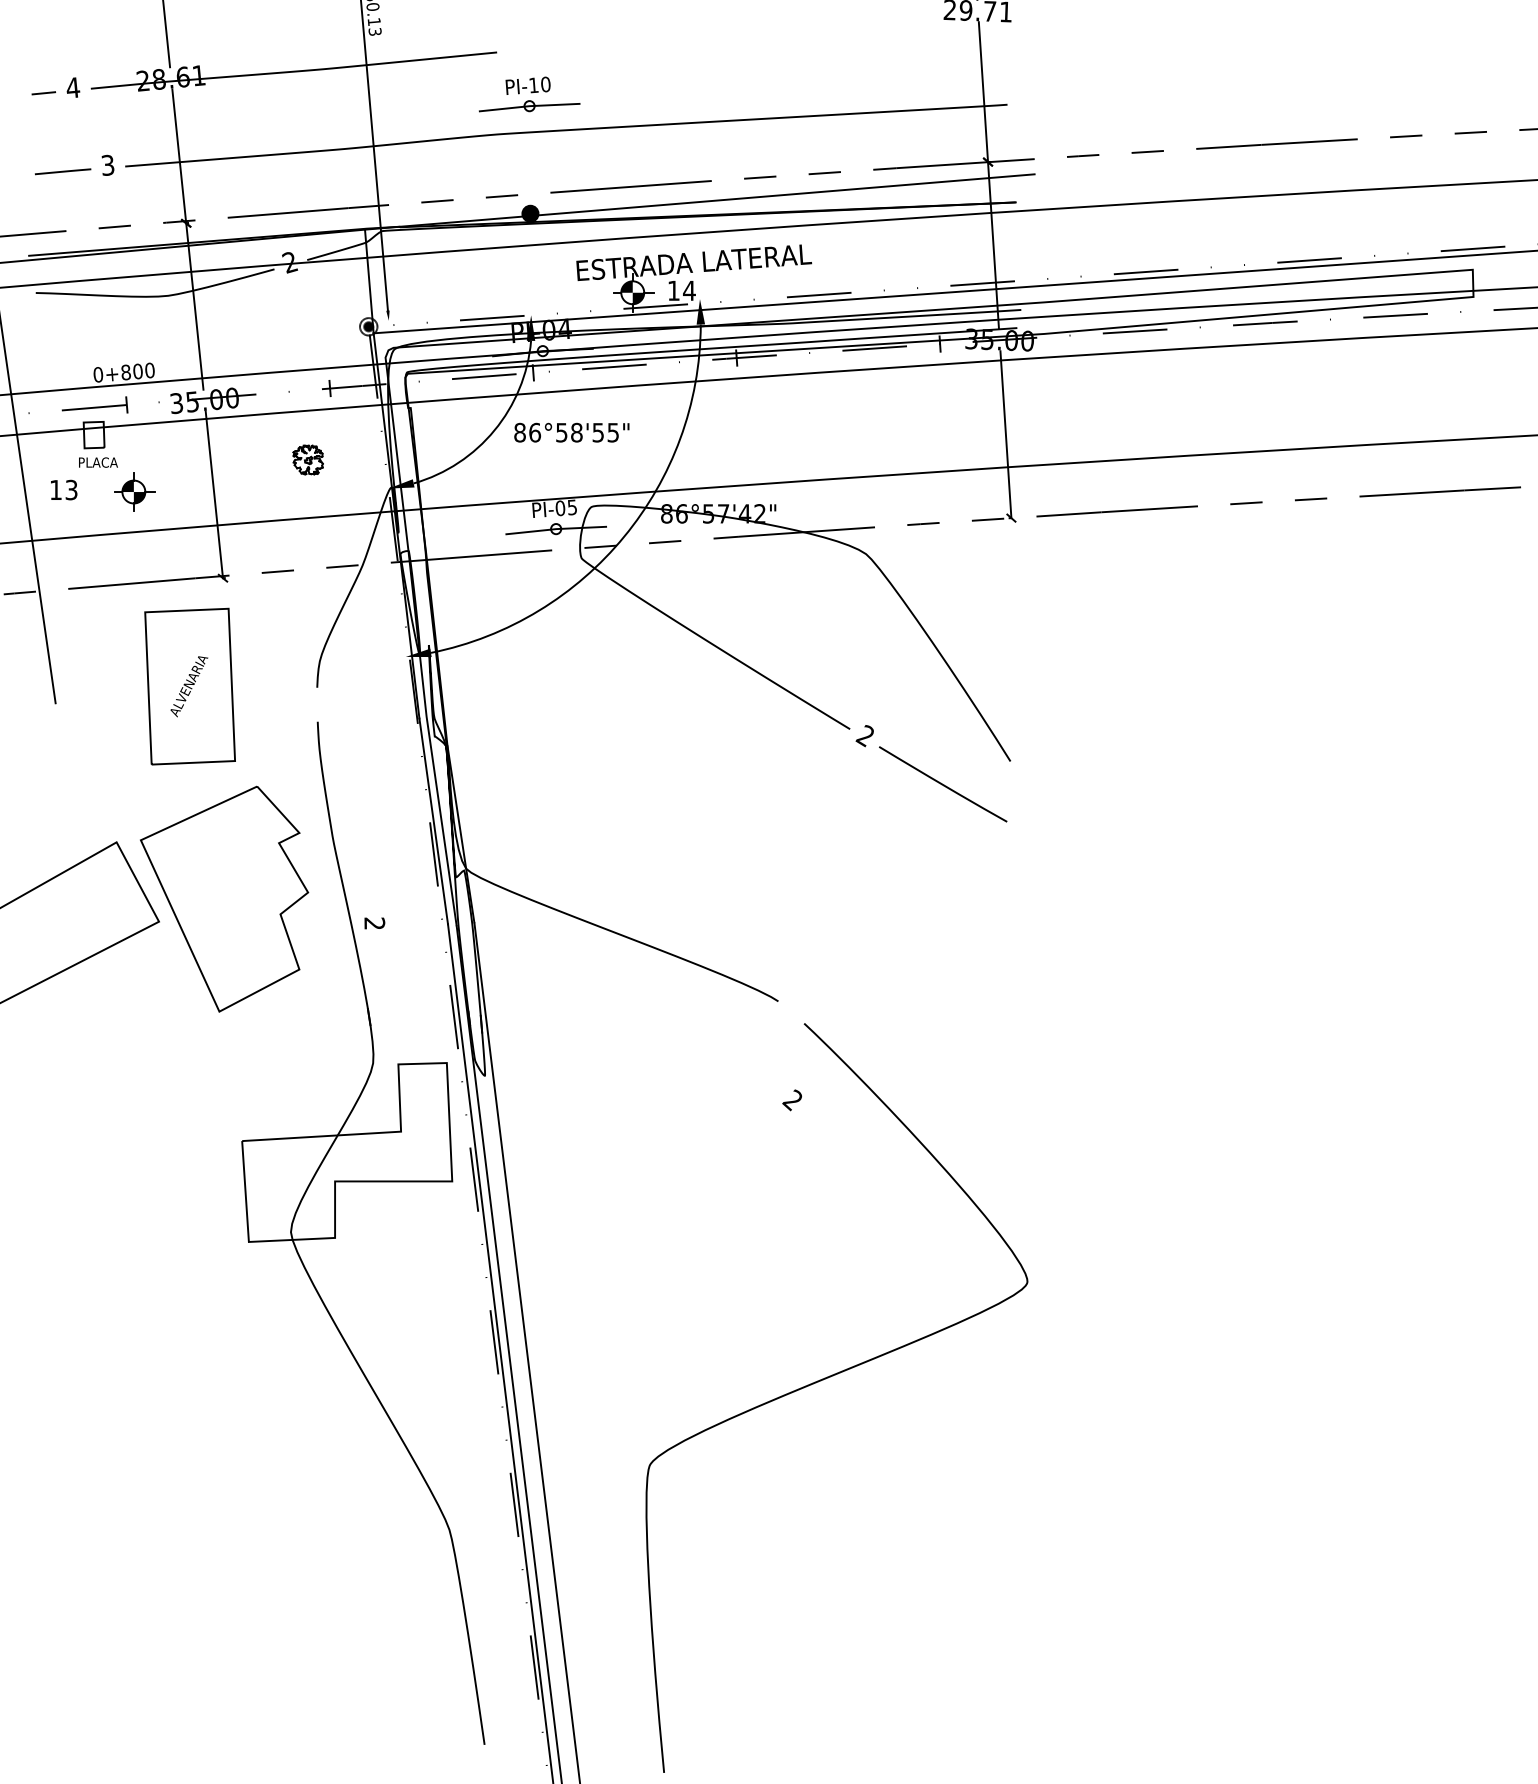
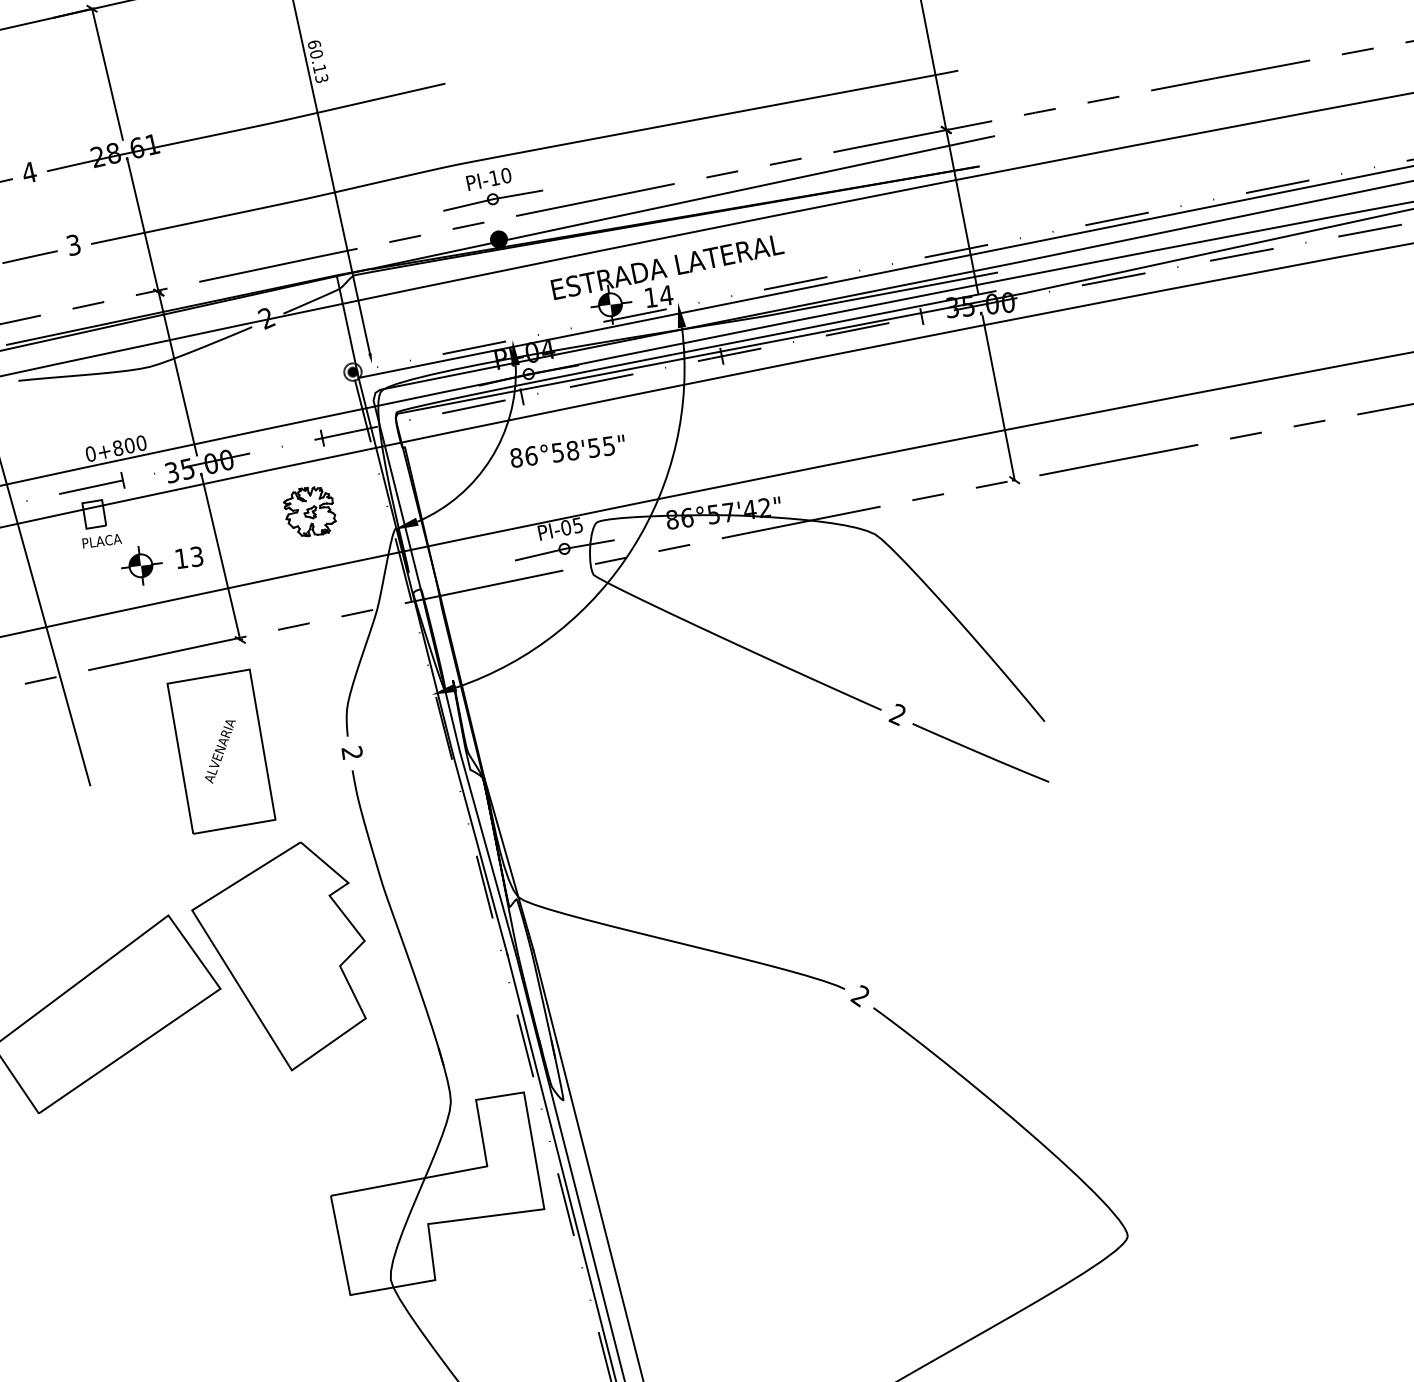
part: (529, 94) -> (491, 187), moved
part: (307, 459) -> (309, 511), size x1.67
text: (64, 489) -> (189, 557), moved
text: (374, 923) -> (352, 752), moved
text: (791, 1100) -> (859, 996), moved

